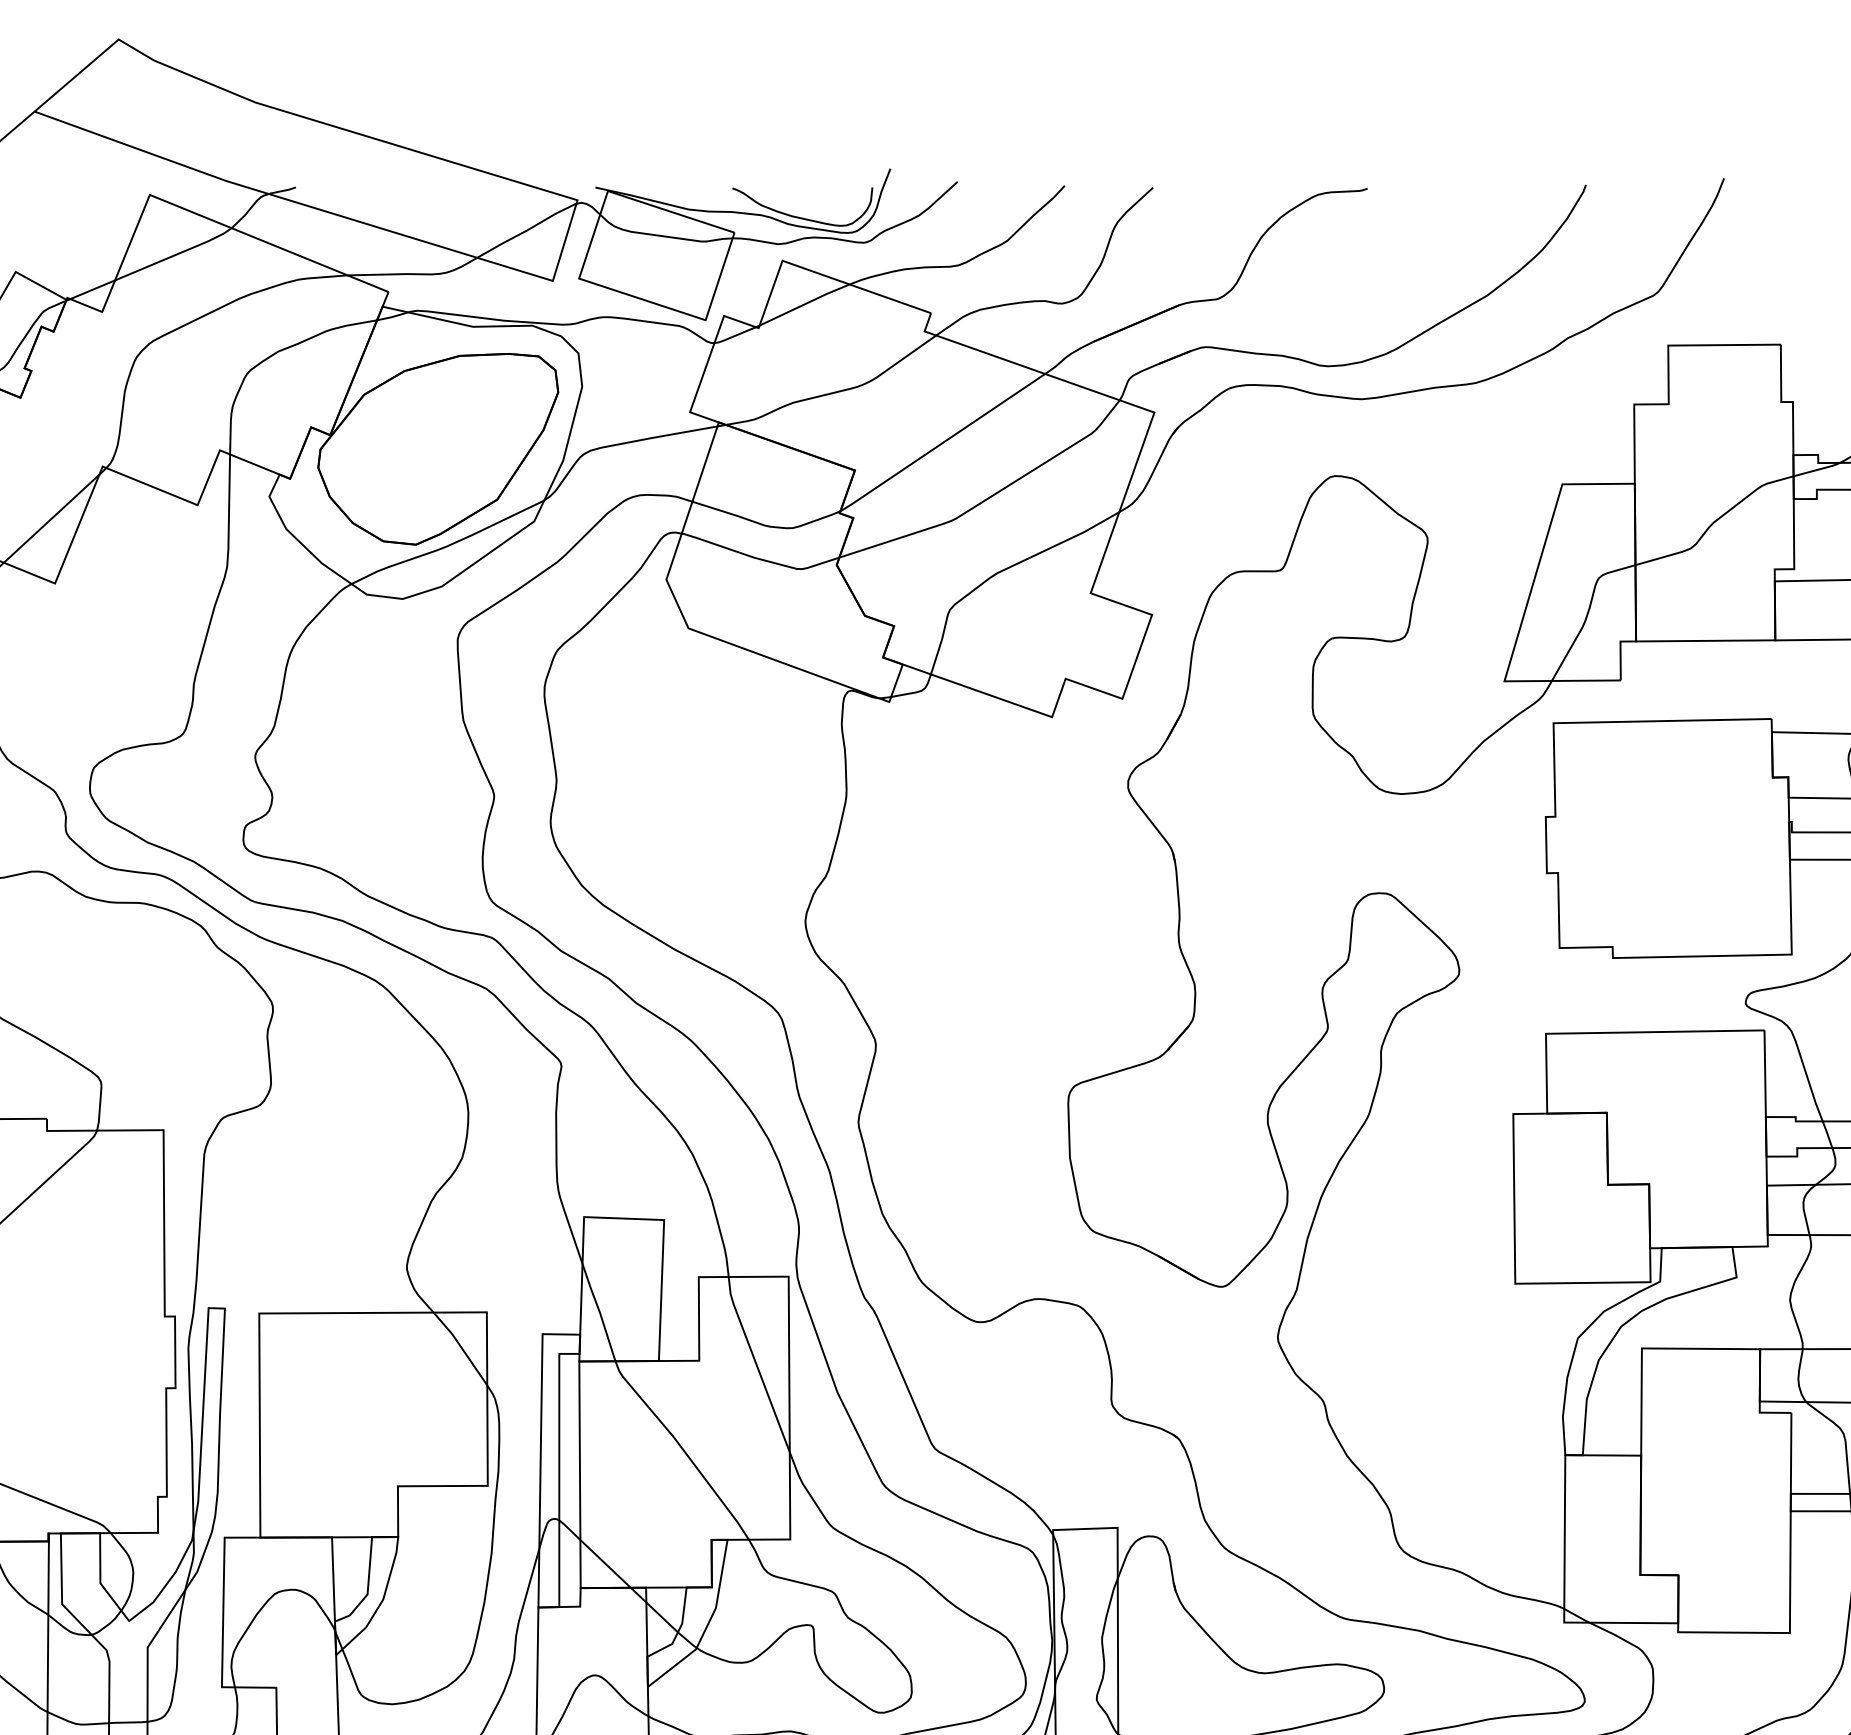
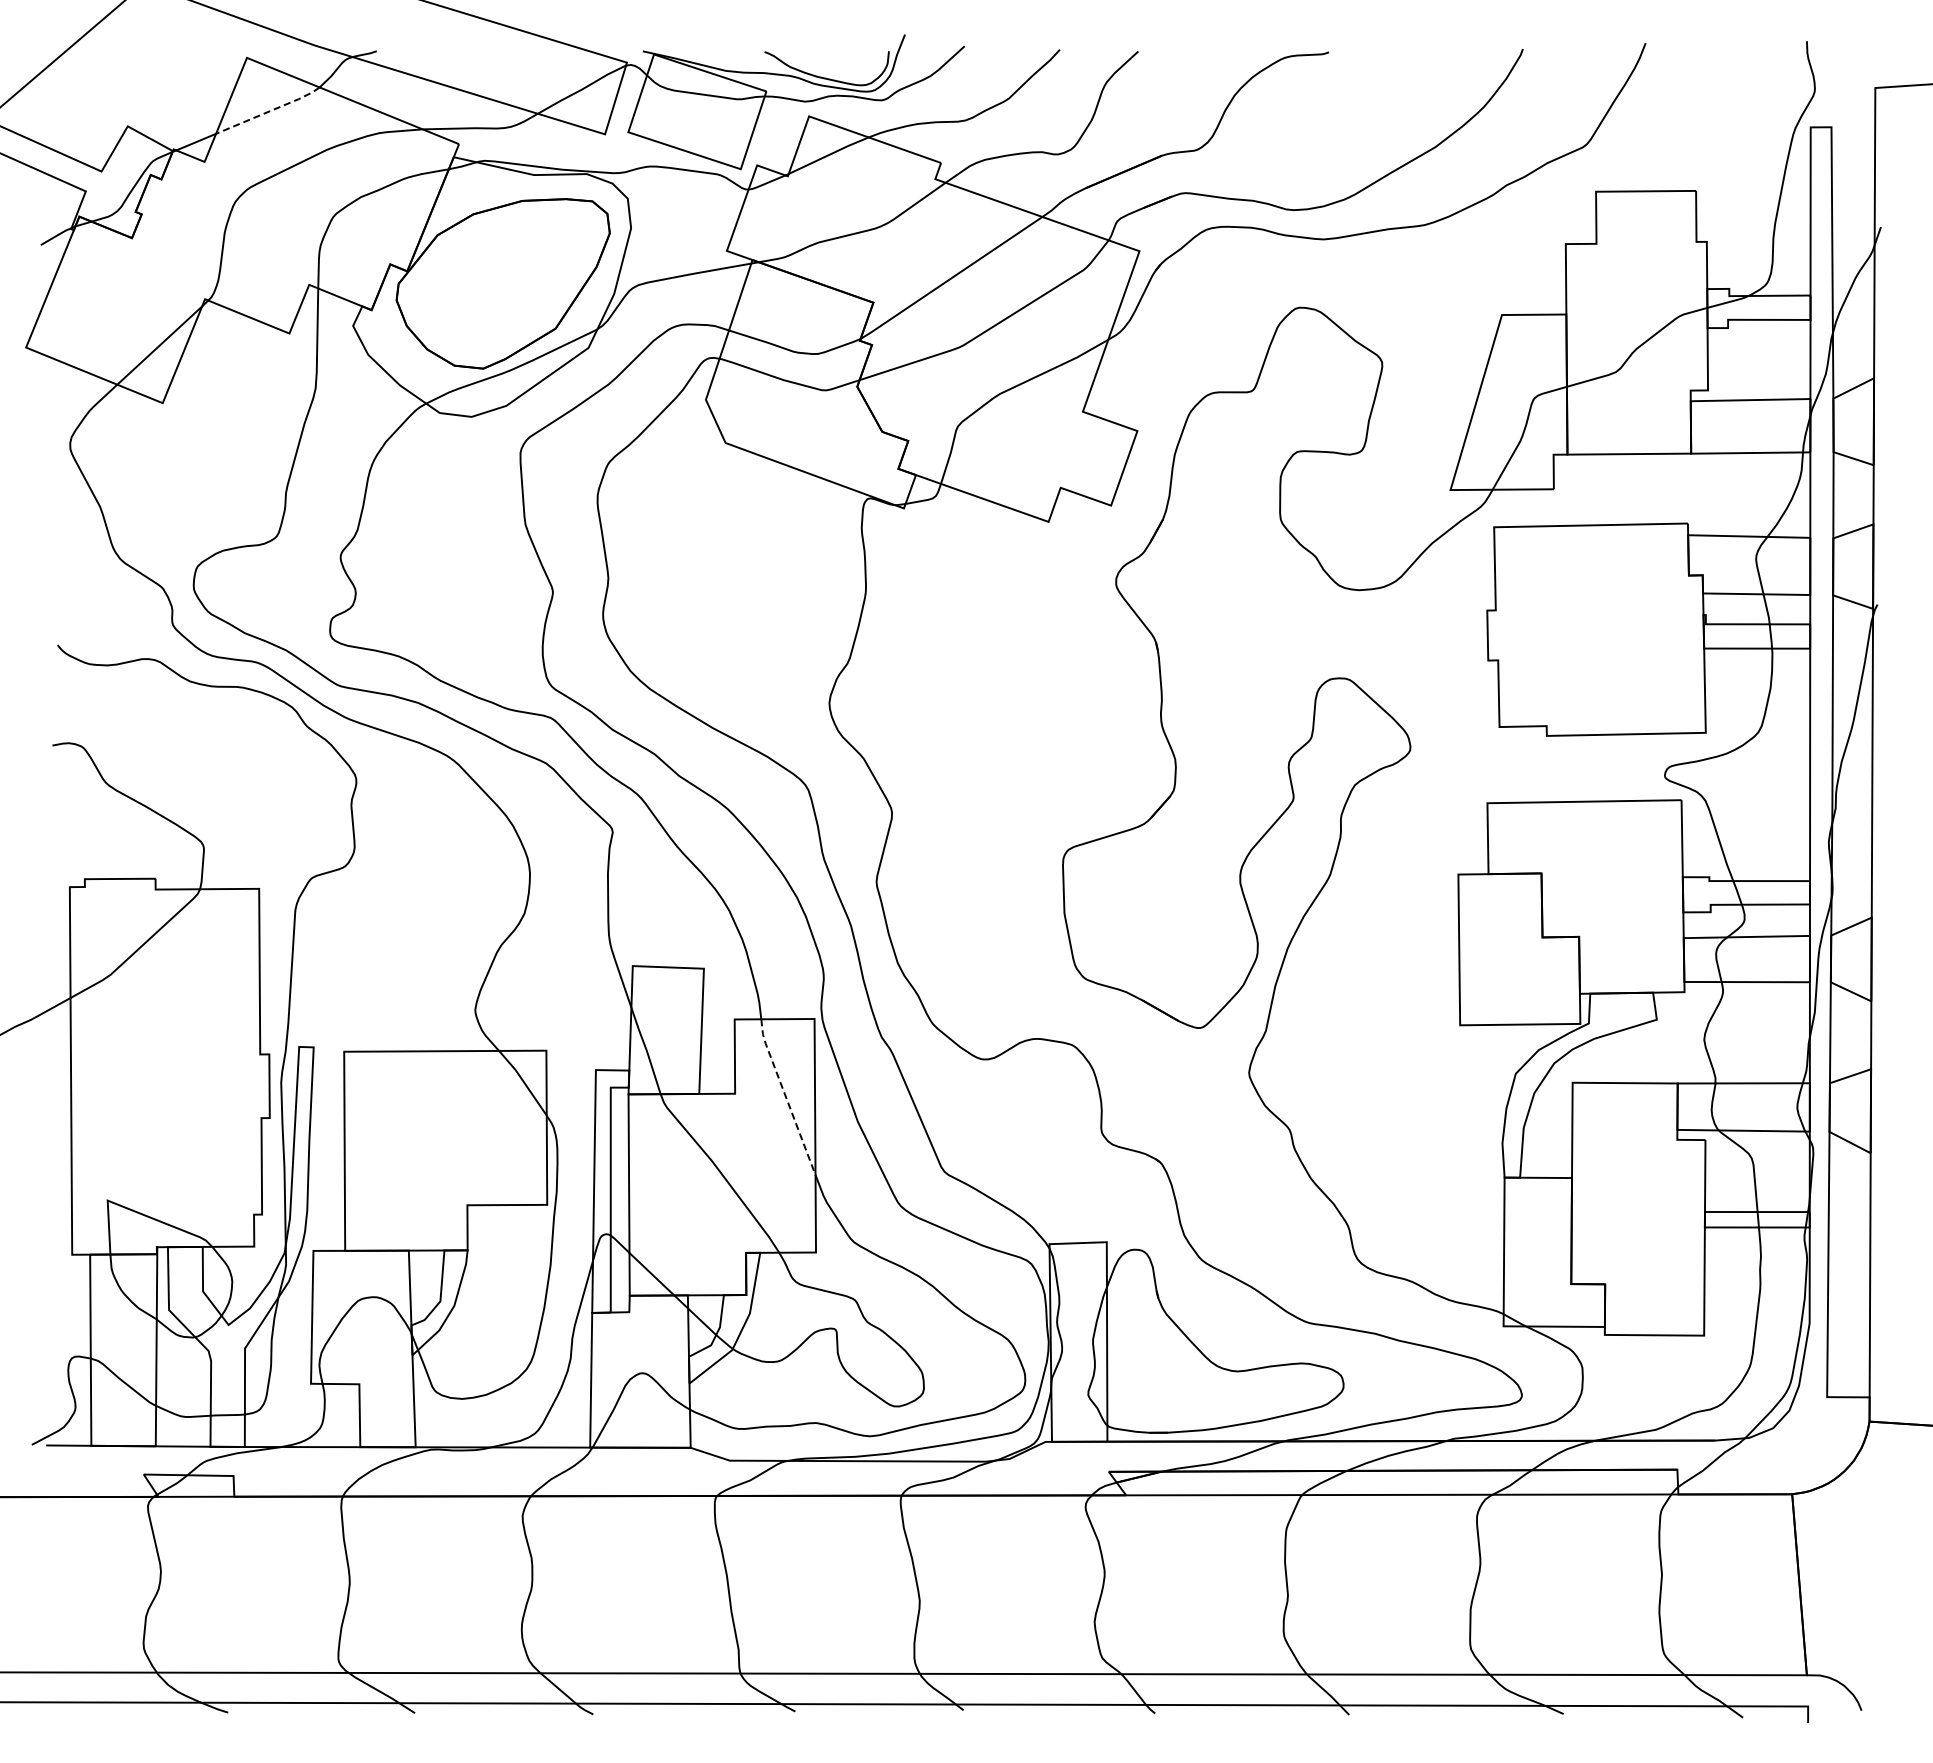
line: (175, 255) -> (269, 111), solid -> dashed
line: (755, 1363) -> (785, 1096), solid -> dashed

